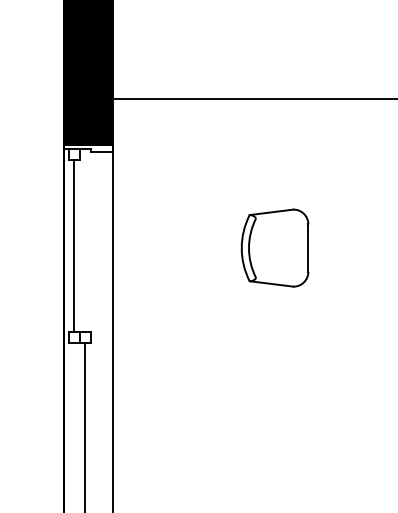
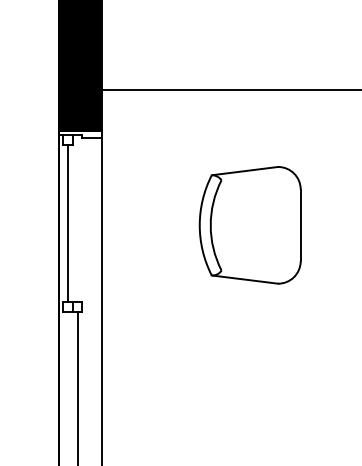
part: (274, 248) -> (249, 225), size x1.67

